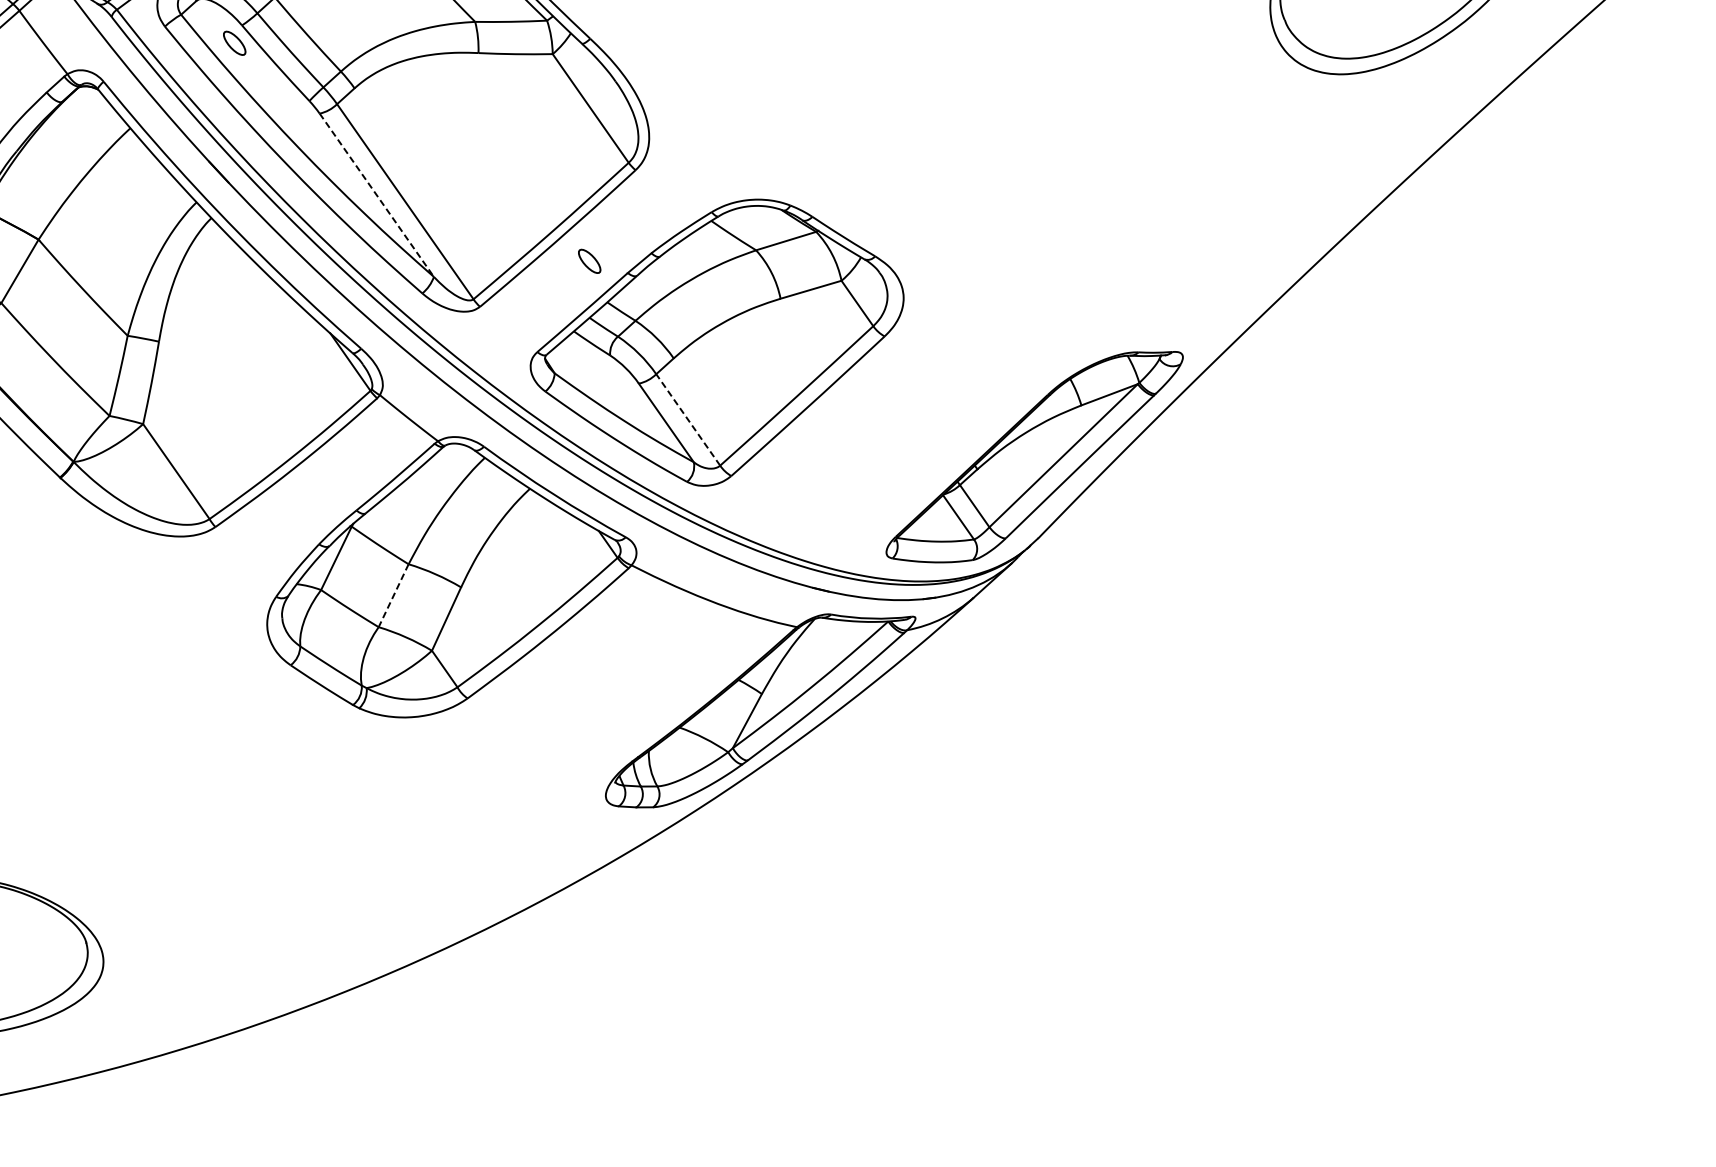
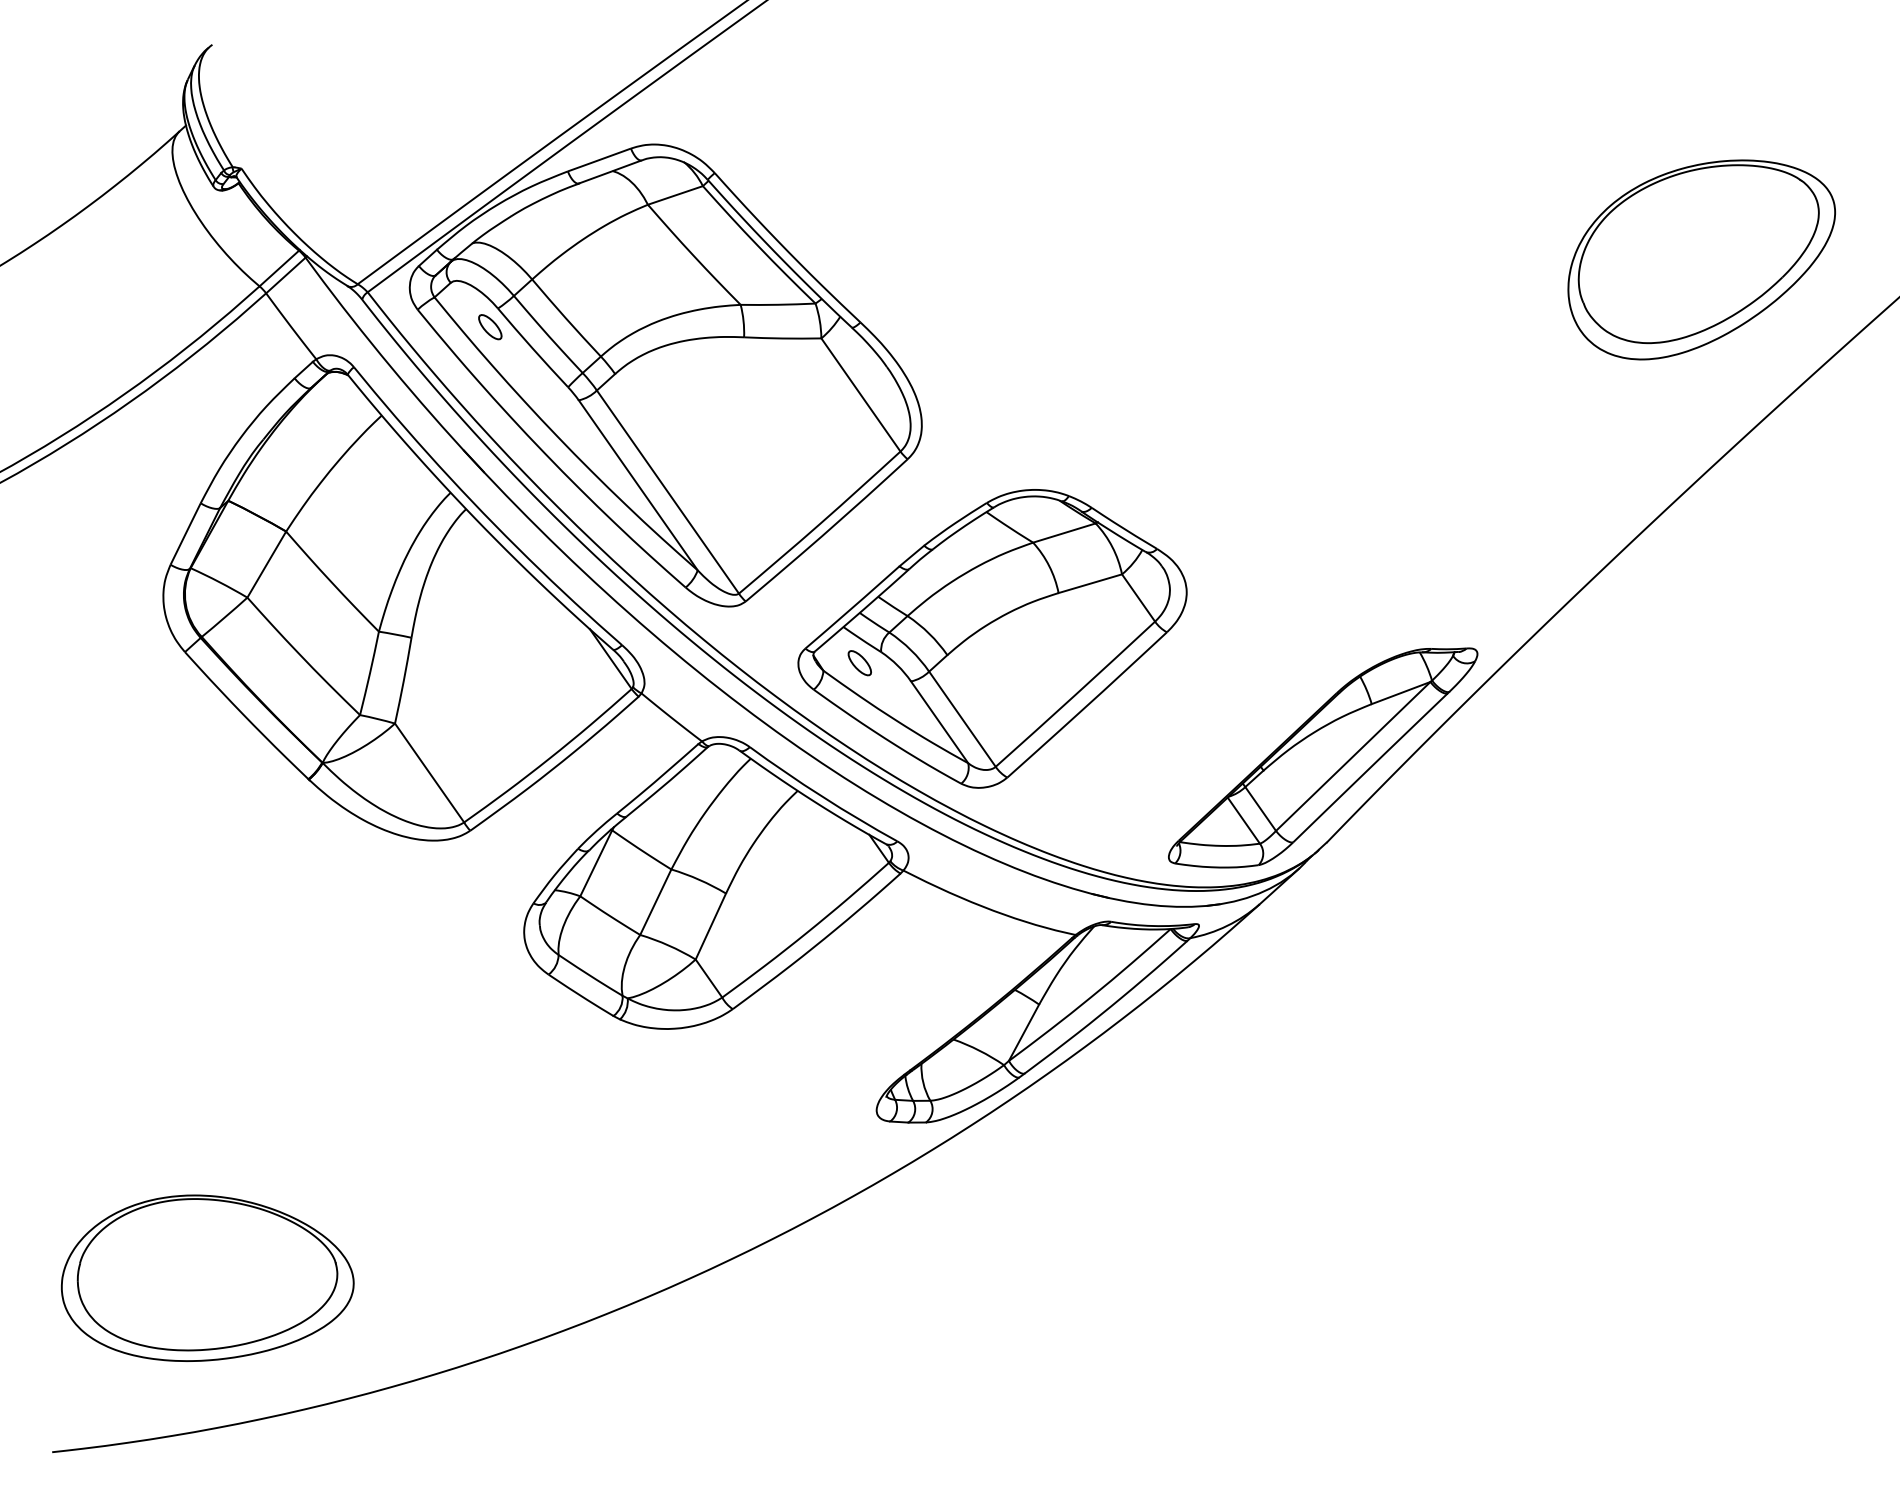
line: (377, 195) -> (638, 485), dashed -> solid
part: (589, 261) -> (859, 663), moved
line: (688, 419) -> (962, 718), dashed -> solid
line: (393, 595) -> (655, 902), dashed -> solid

